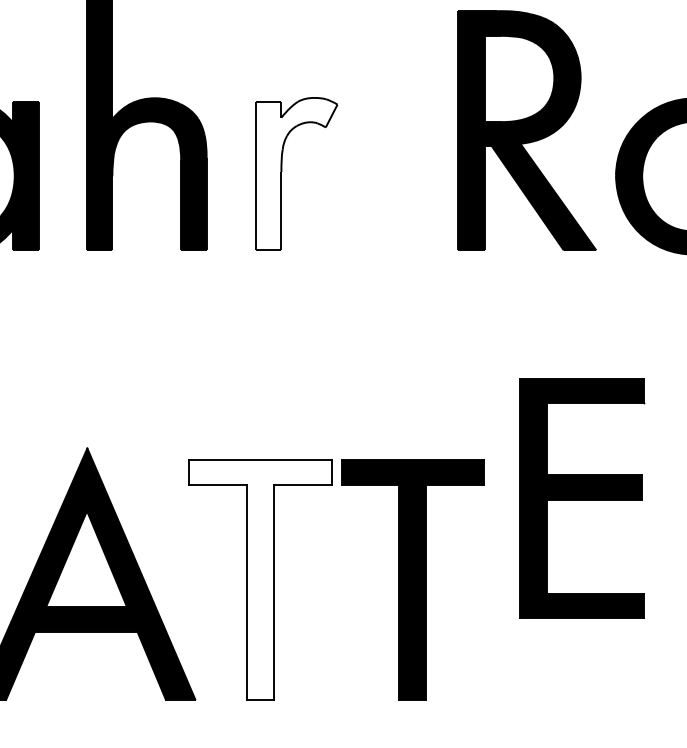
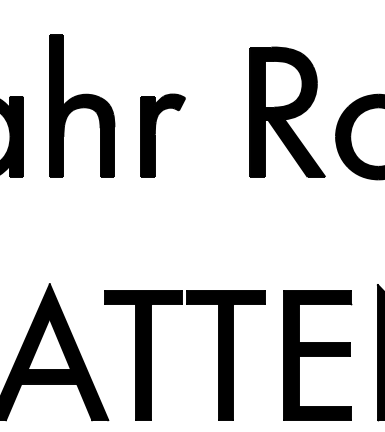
fill: (295, 173) -> (162, 135), added
part: (581, 498) -> (317, 355), moved
fill: (260, 579) -> (143, 355), added

